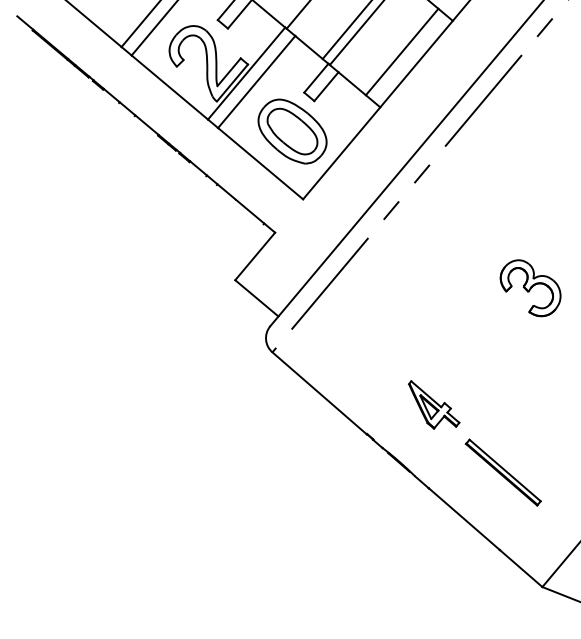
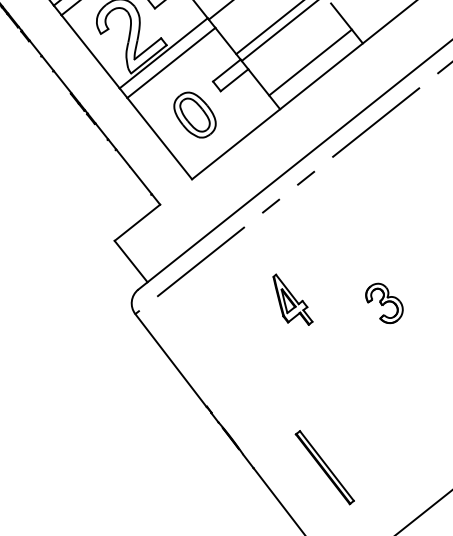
part: (292, 131) -> (195, 115), size x0.7
part: (530, 288) -> (384, 303), size x0.7
part: (434, 404) -> (293, 300), moved

